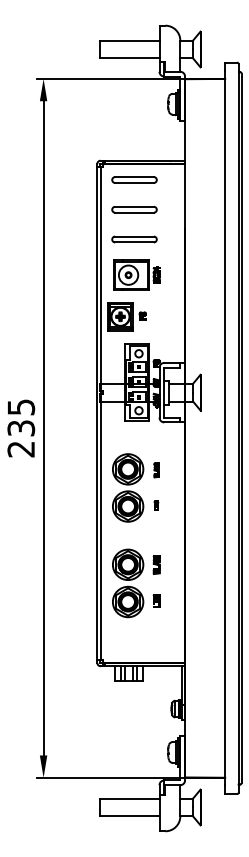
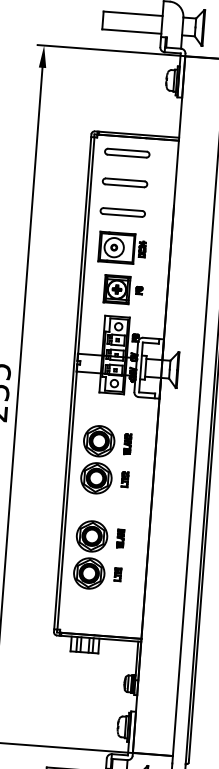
part: (126, 316) -> (123, 289), moved
part: (156, 470) -> (127, 444), size x1.43
part: (156, 505) -> (124, 479), size x1.67

